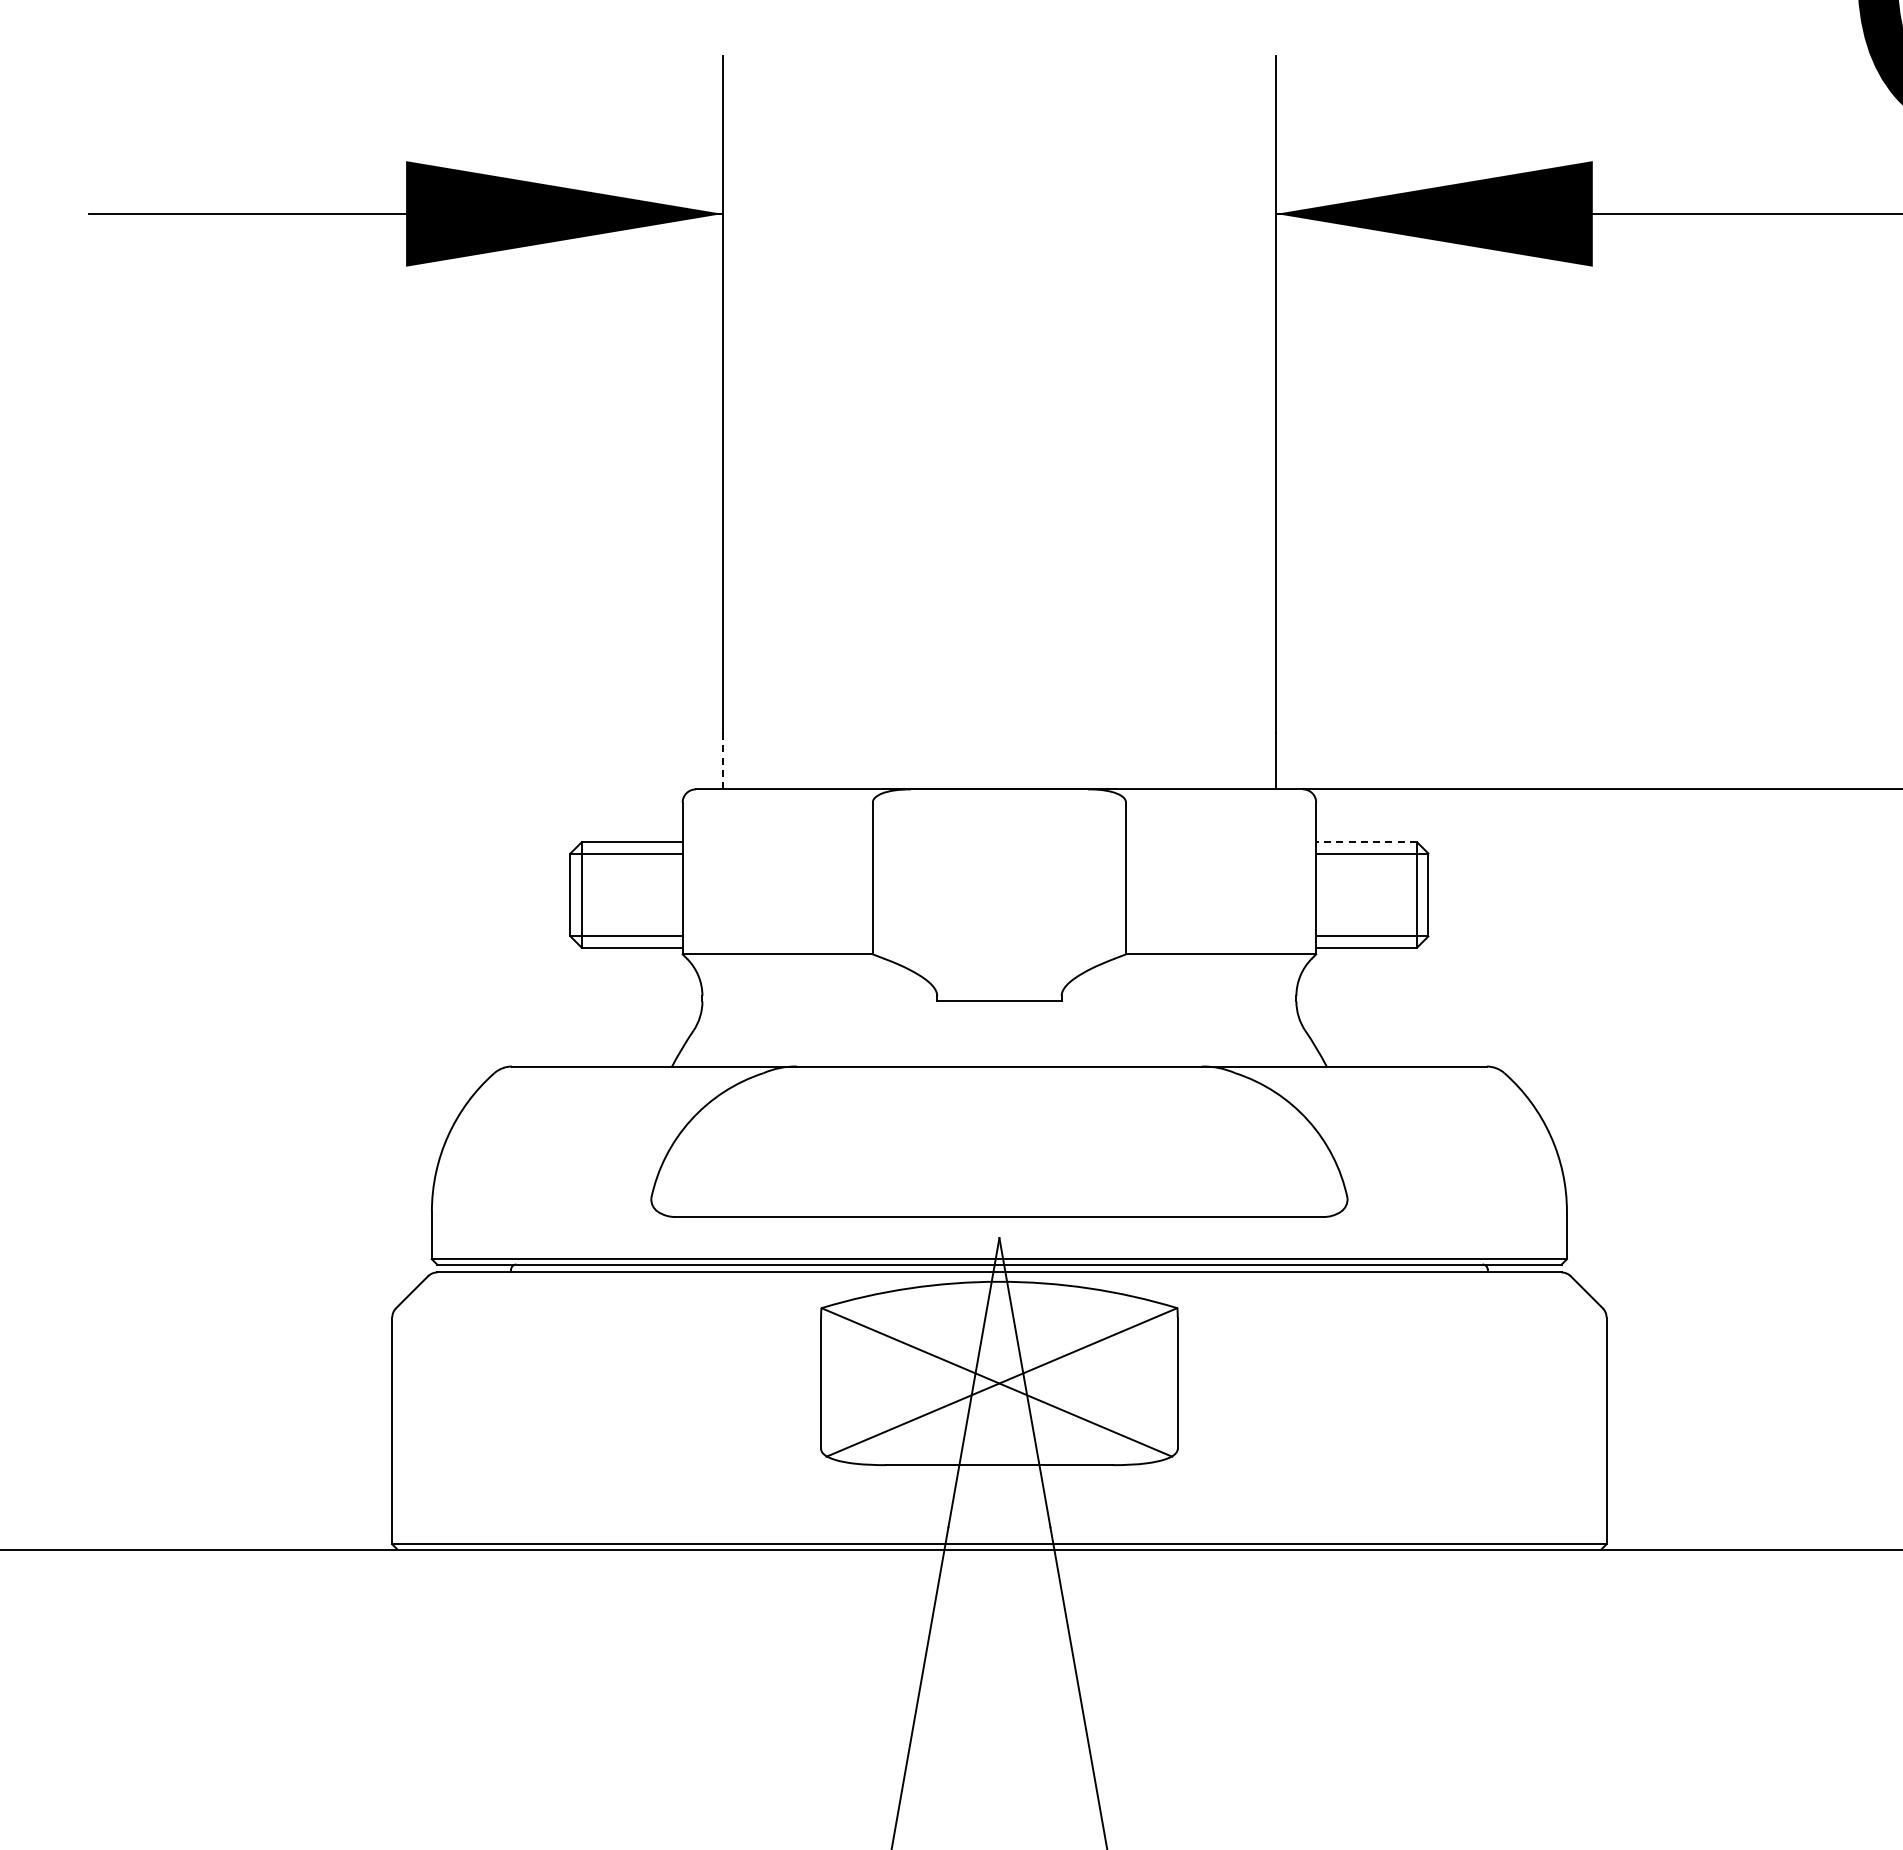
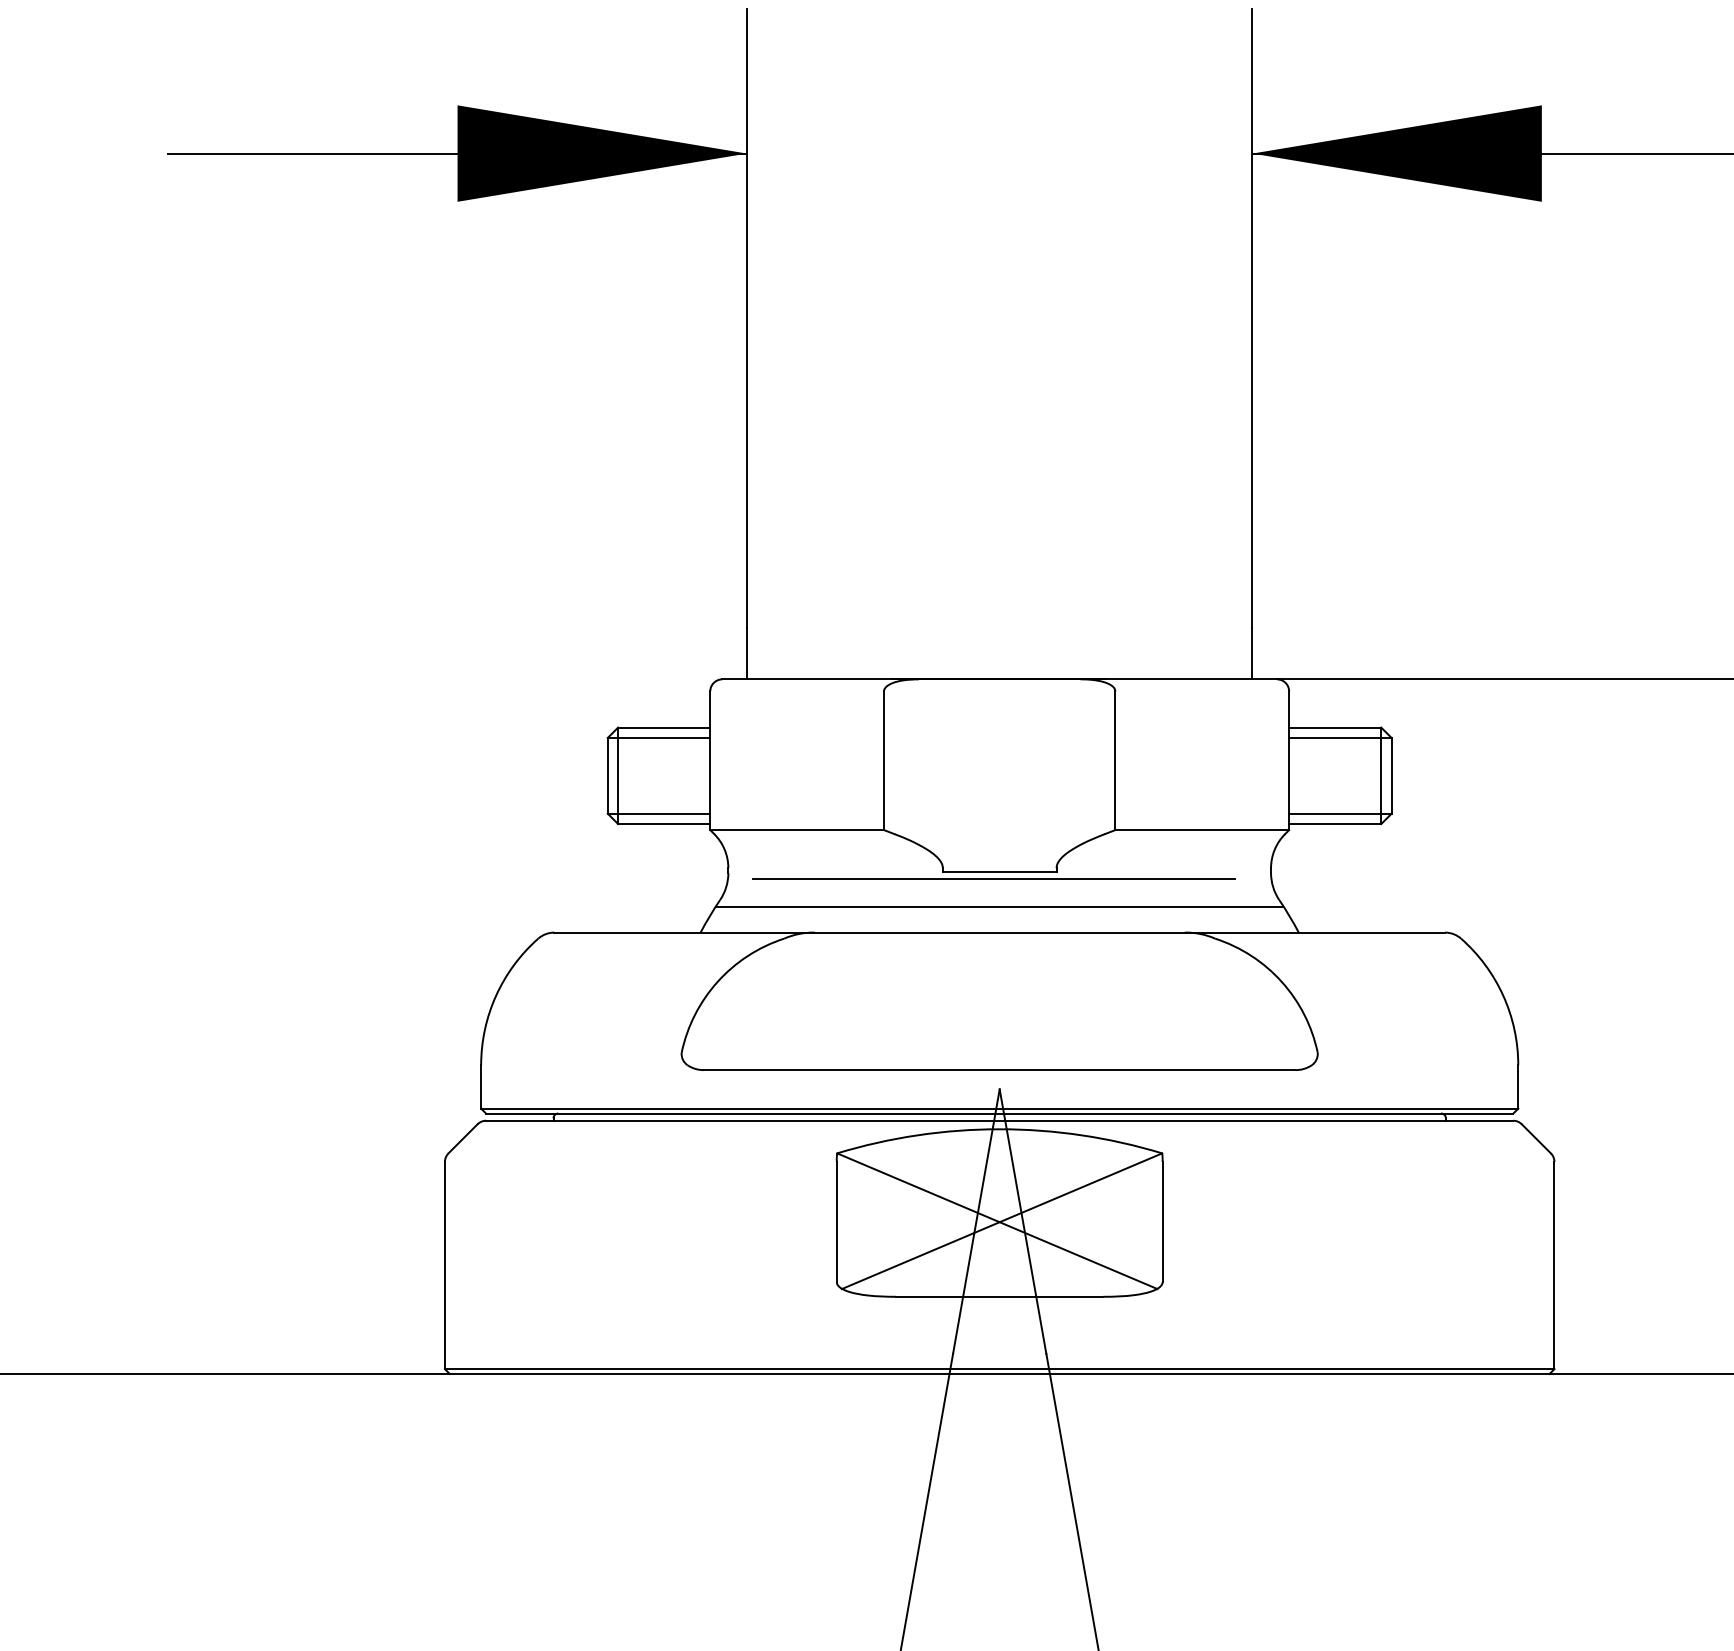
line: (722, 761) -> (746, 653), dashed -> solid
line: (1366, 842) -> (1335, 727), dashed -> solid
line: (992, 1007) -> (993, 878), added
line: (999, 1038) -> (999, 906), added

